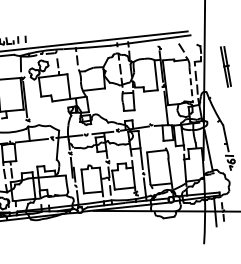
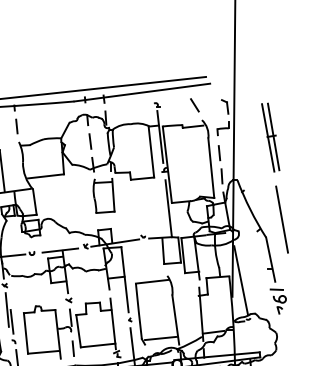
line: (191, 84) -> (211, 167), dashed -> solid
line: (232, 114) -> (281, 218), added

